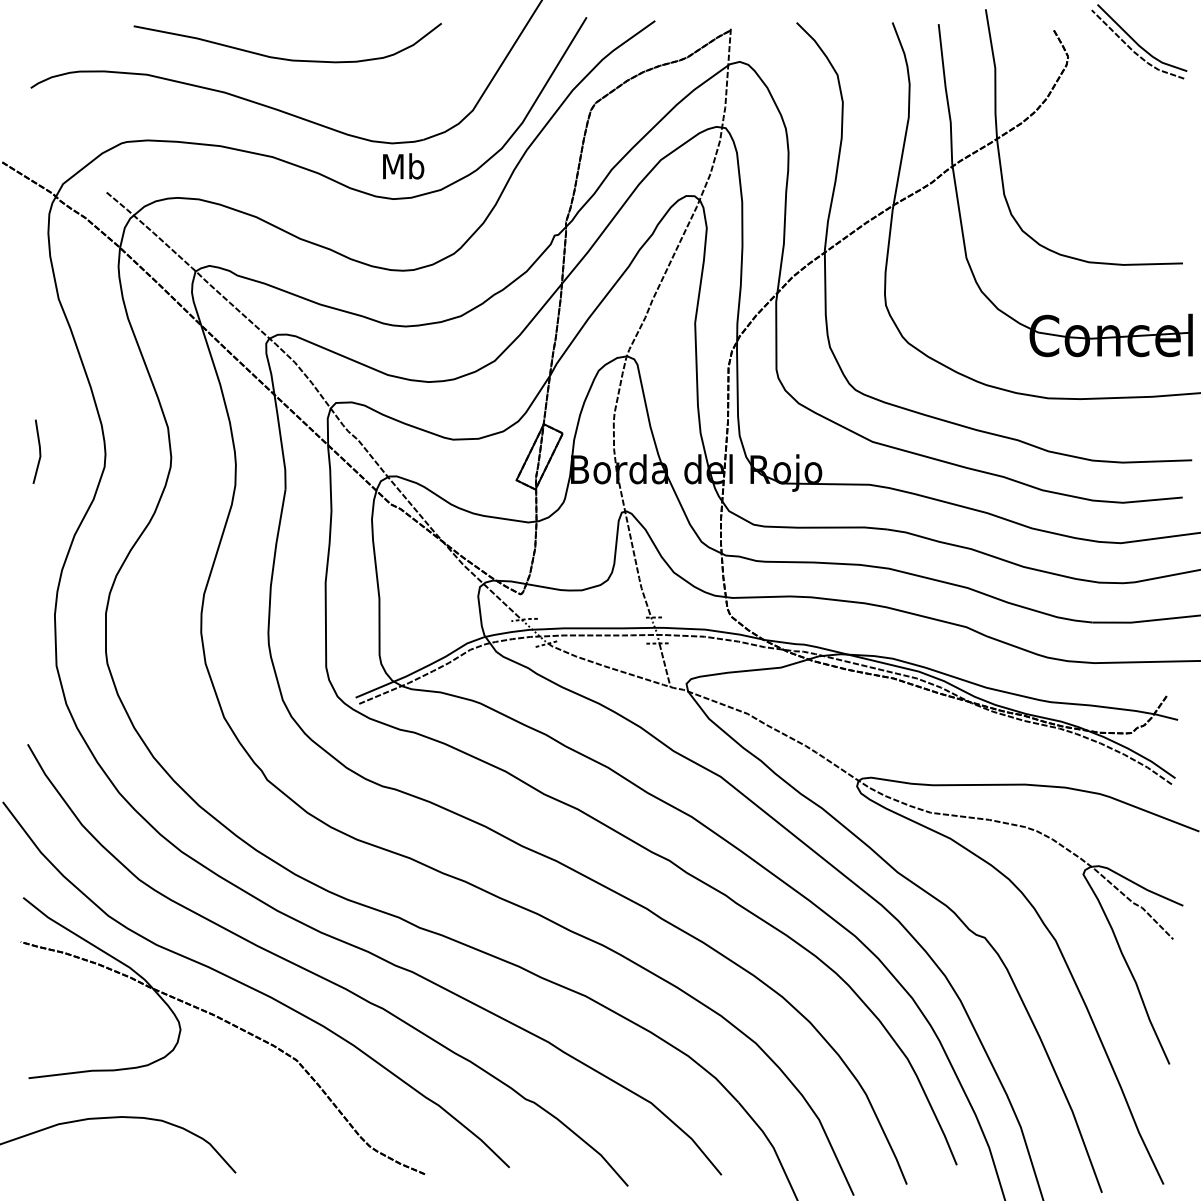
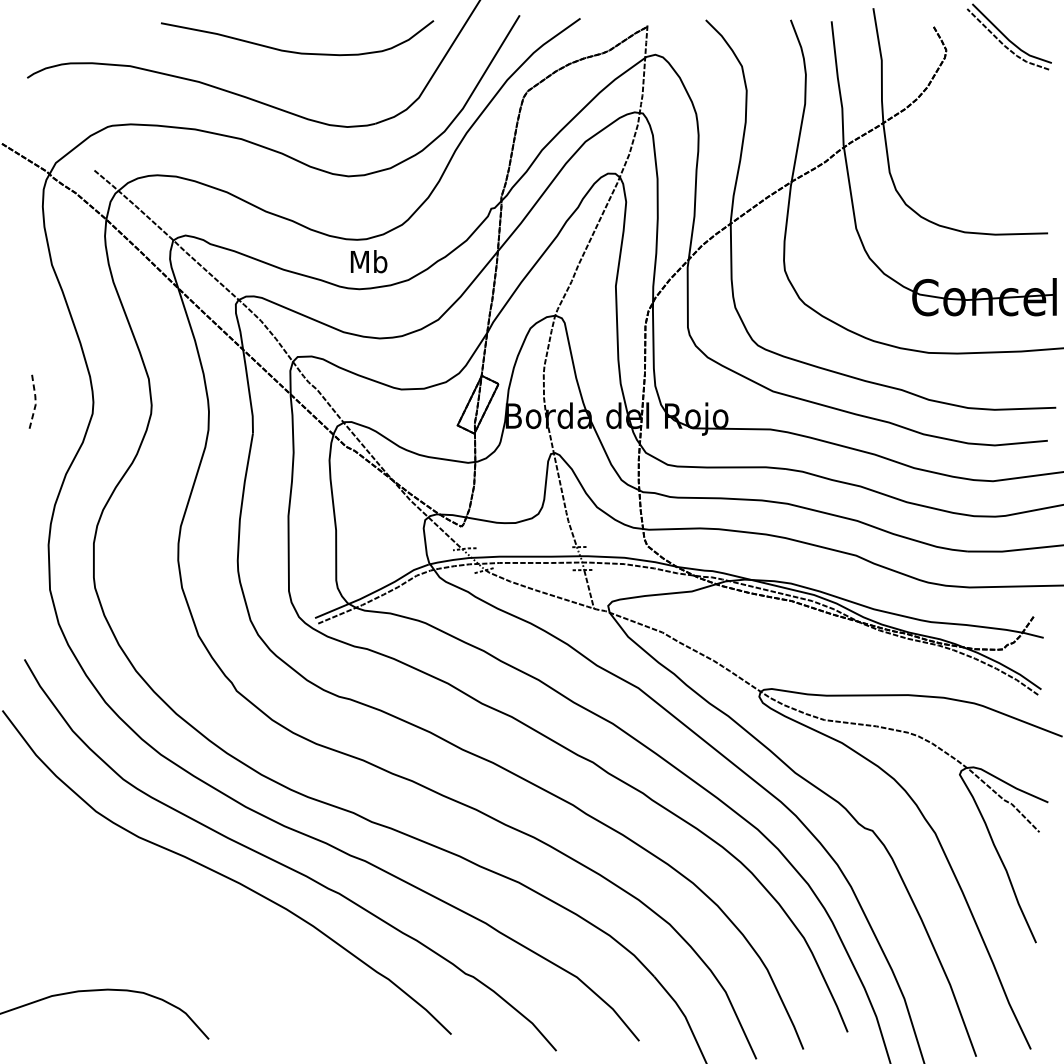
curve: (287, 58) -> (297, 51), moved
text: (403, 166) -> (368, 261), moved
line: (40, 451) -> (35, 399), solid -> dashed
part: (227, 1023) -> (201, 906), removed

